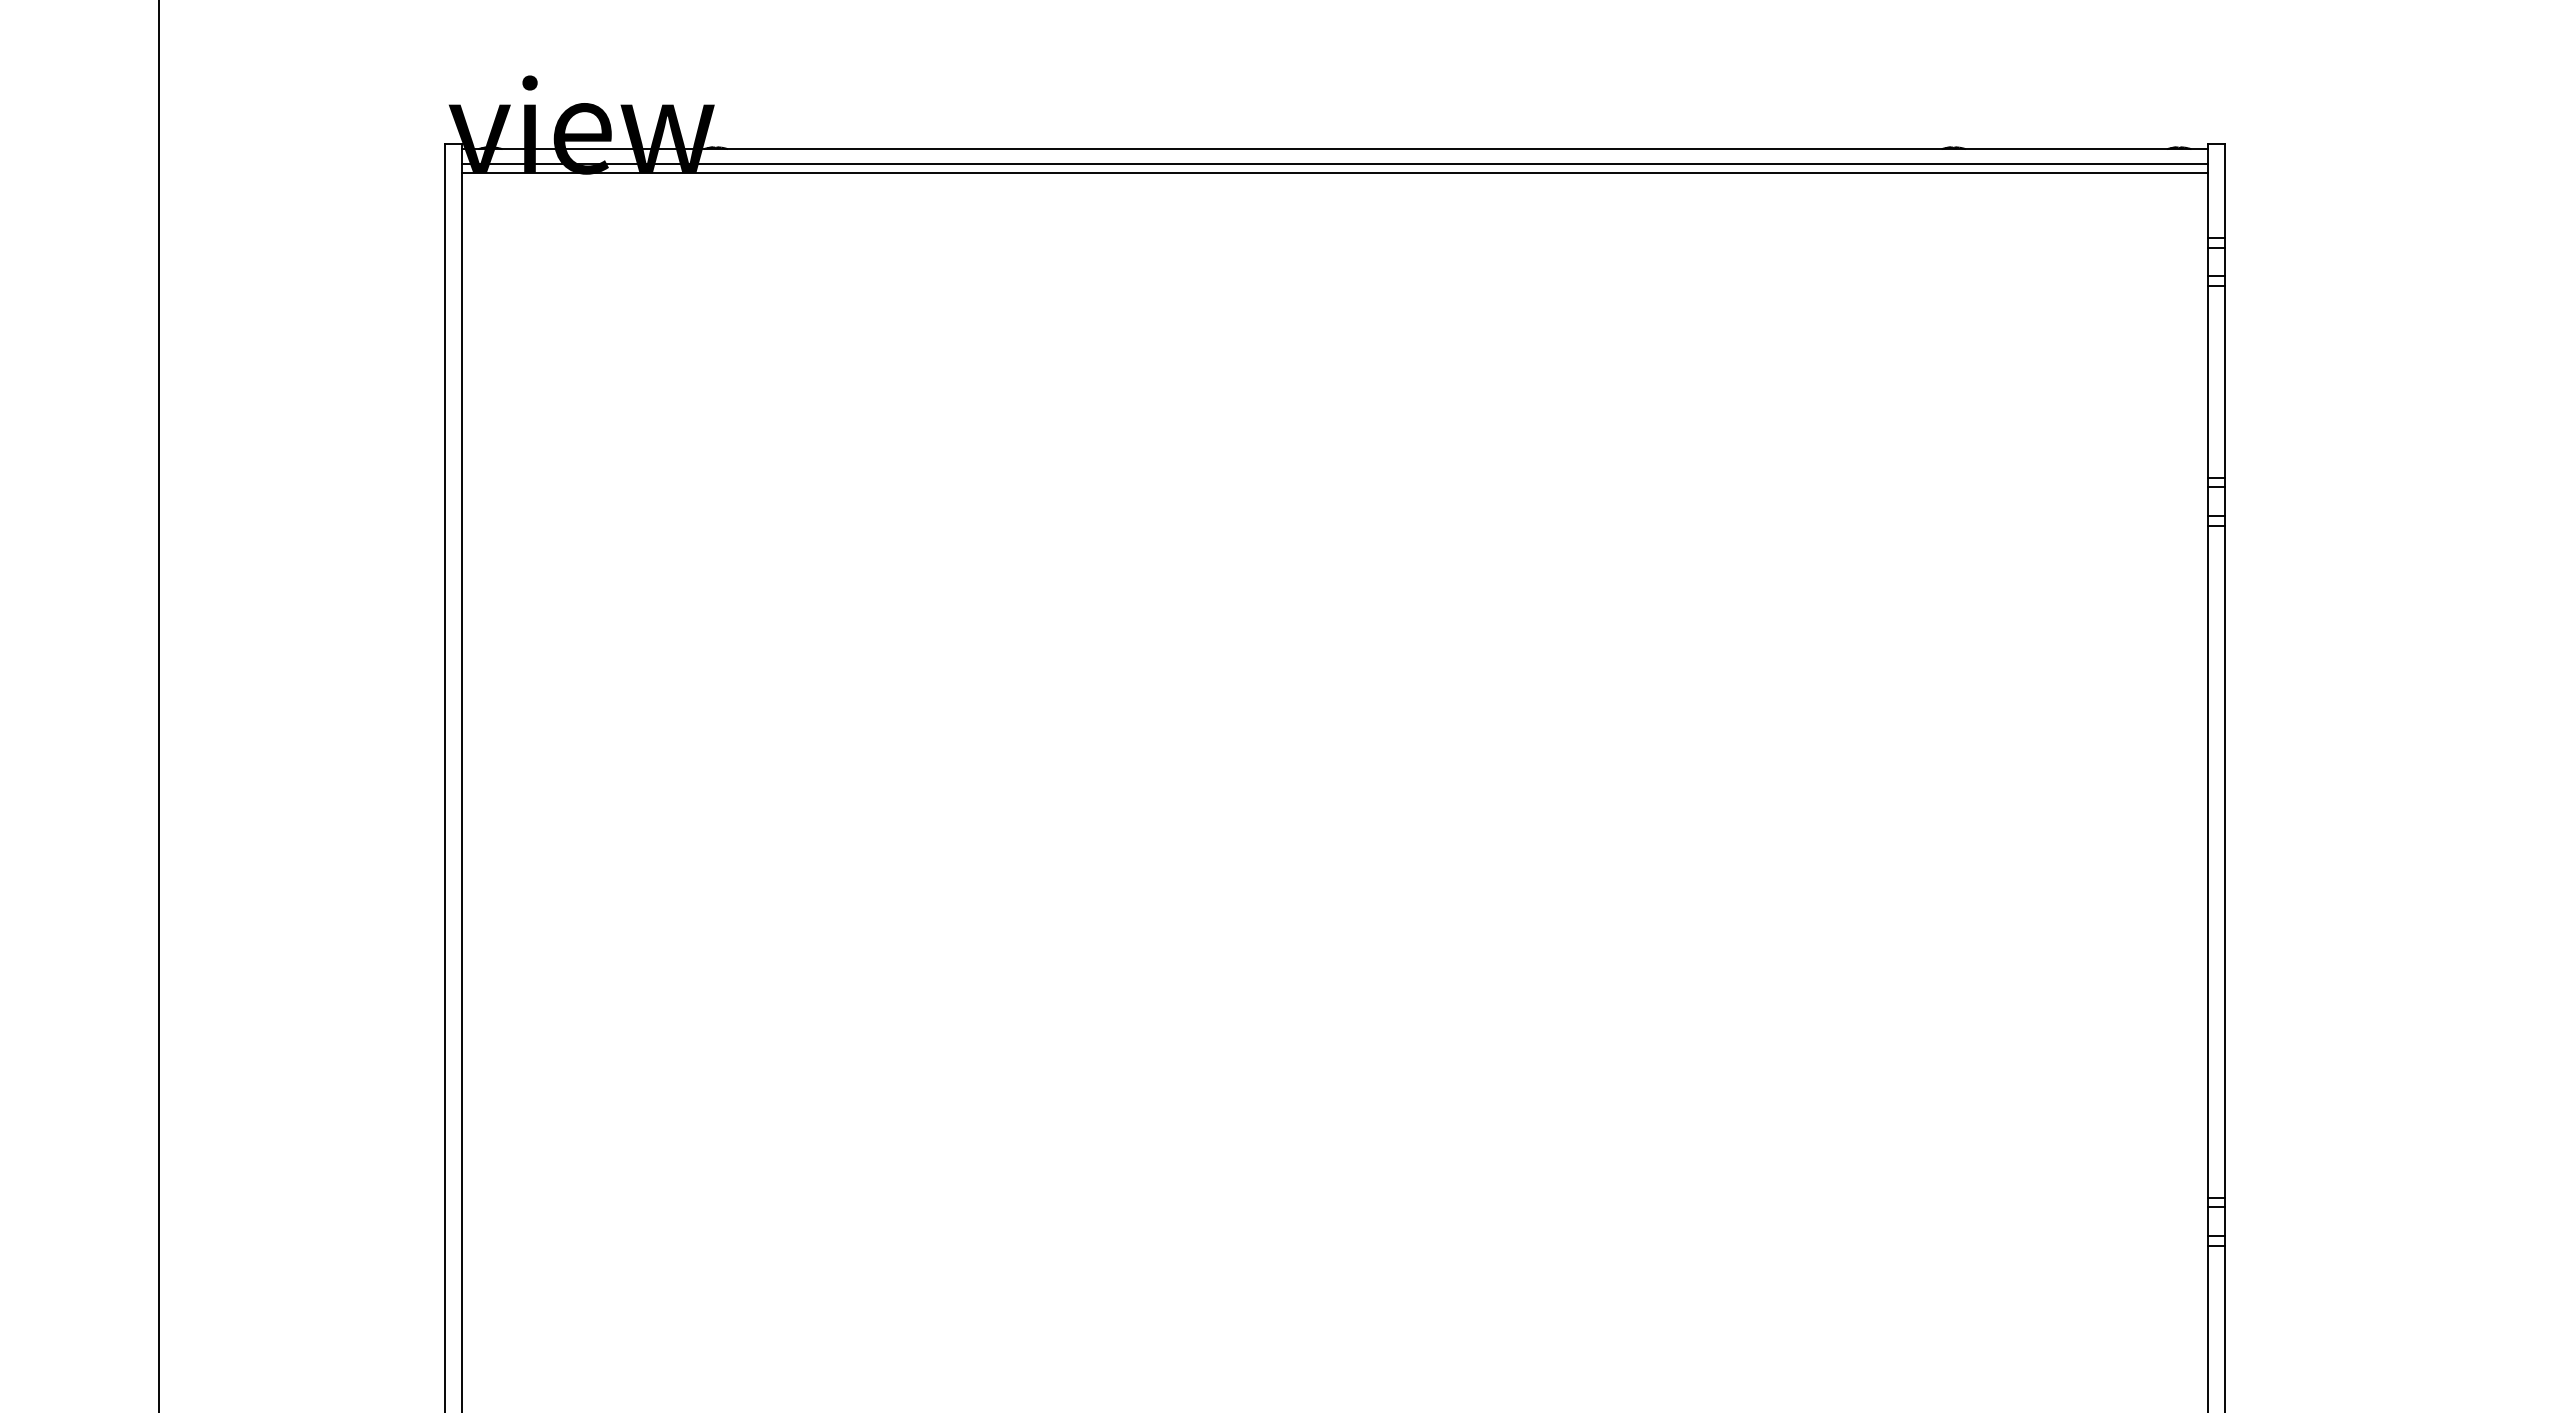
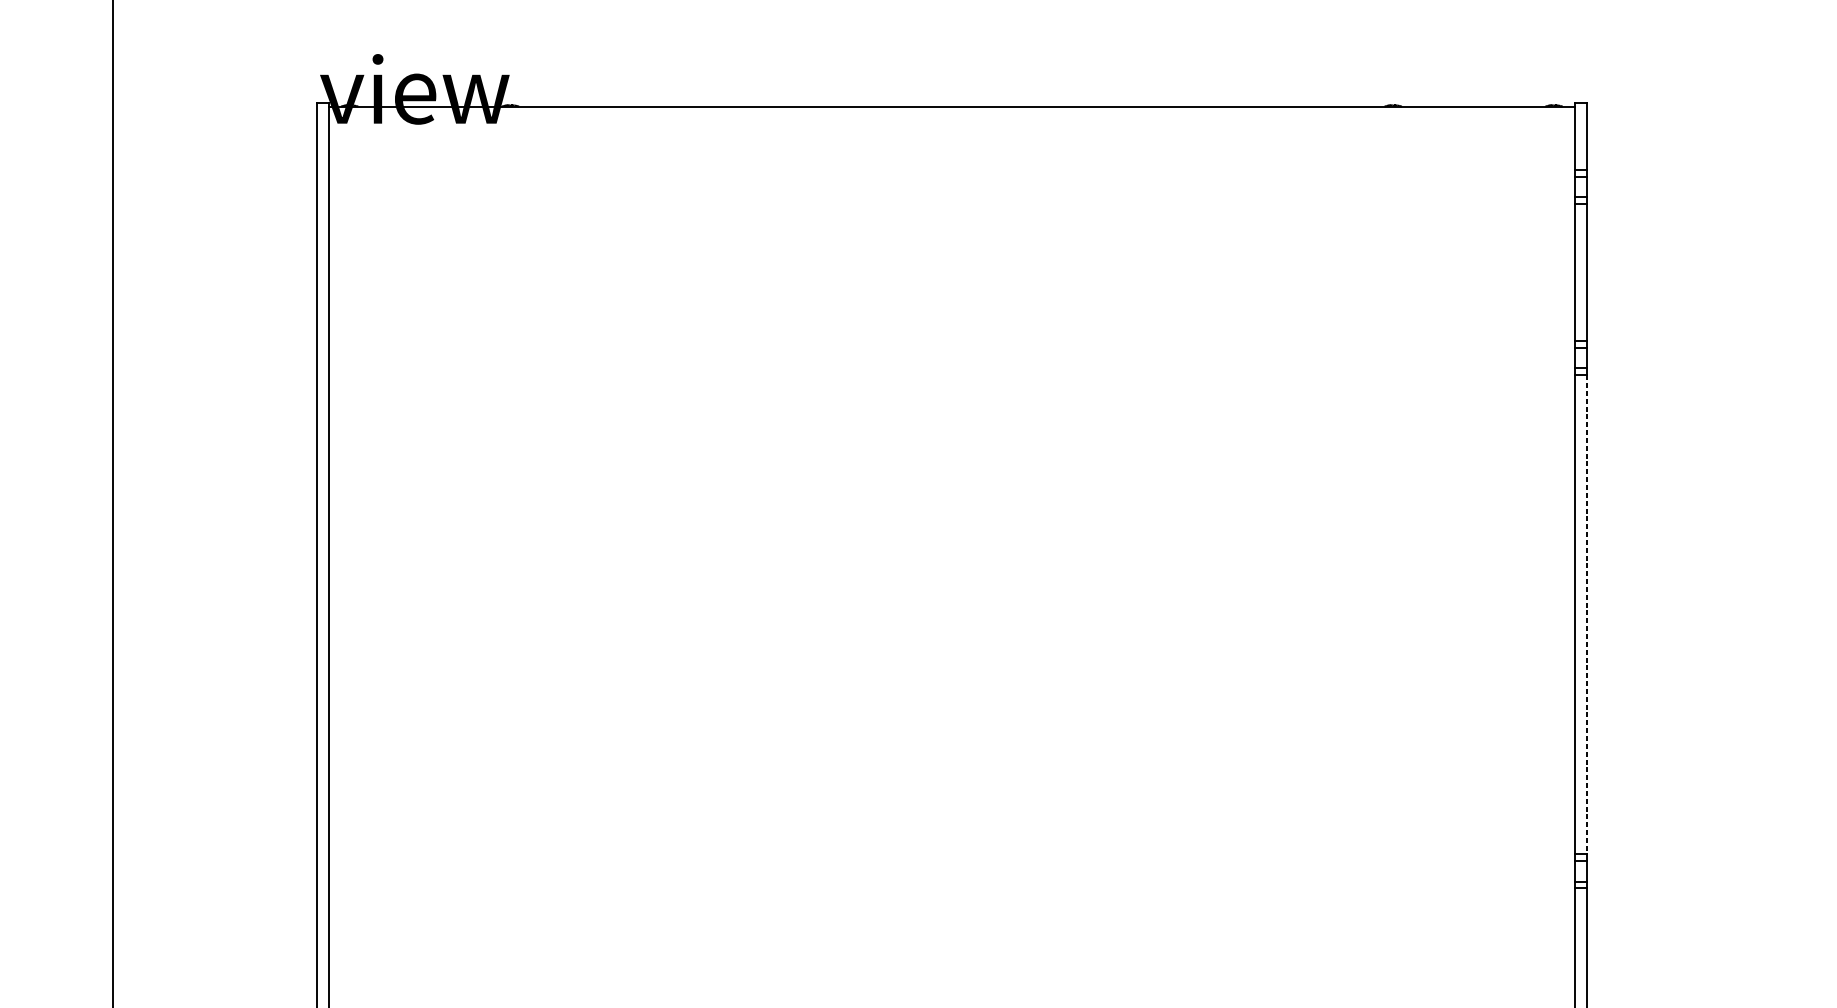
line: (1334, 163) -> (951, 116), removed
line: (1334, 173) -> (951, 123), removed
line: (2224, 861) -> (1586, 614), solid -> dashed

